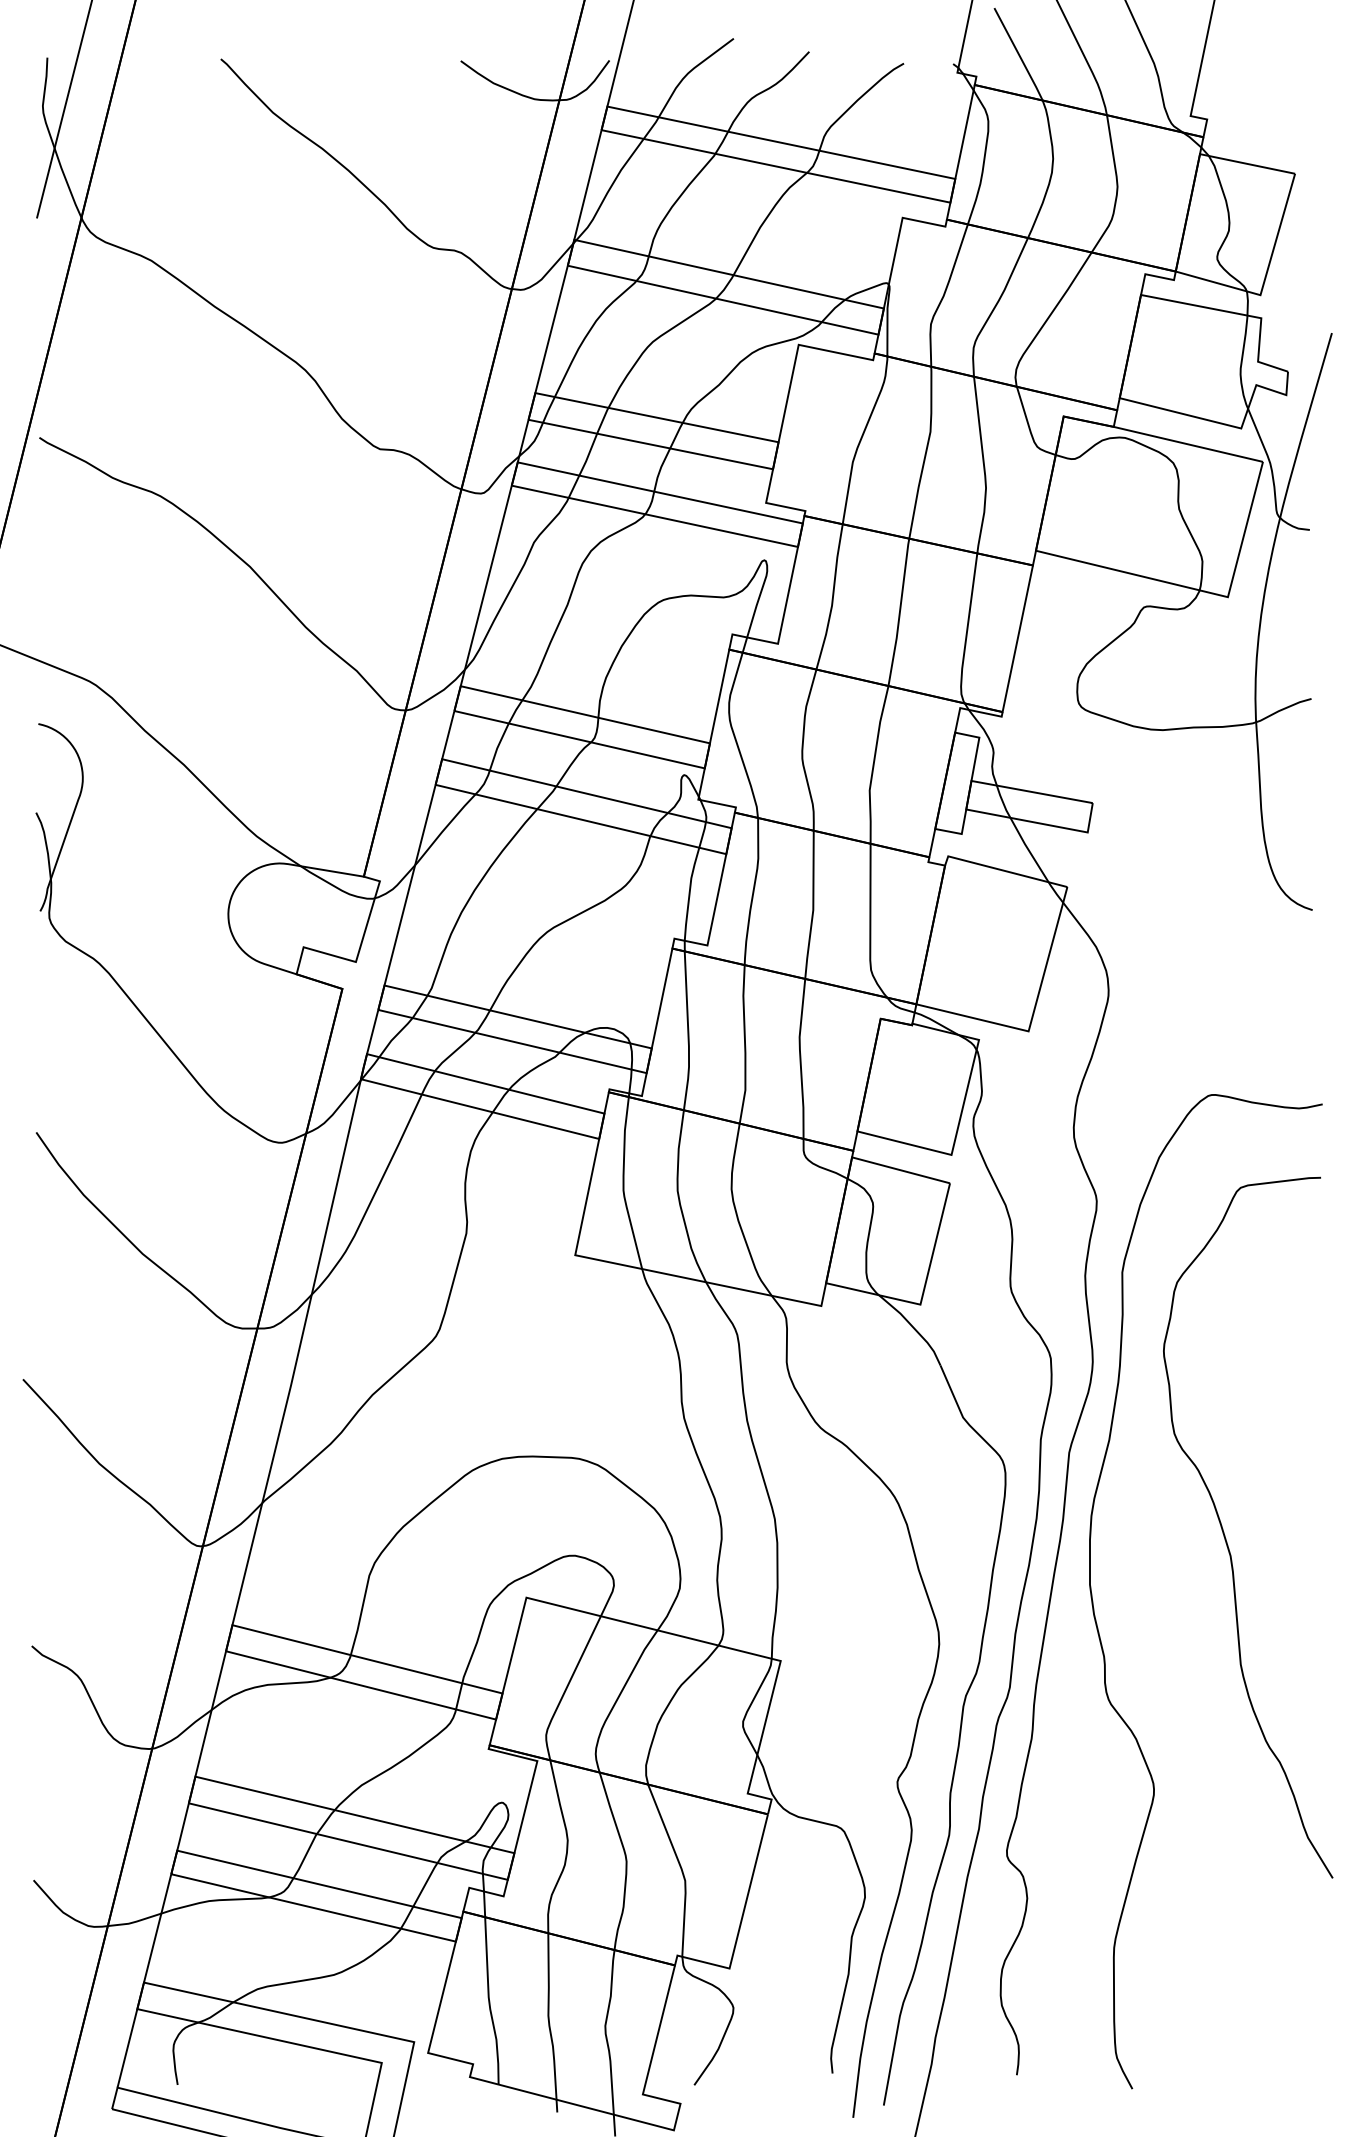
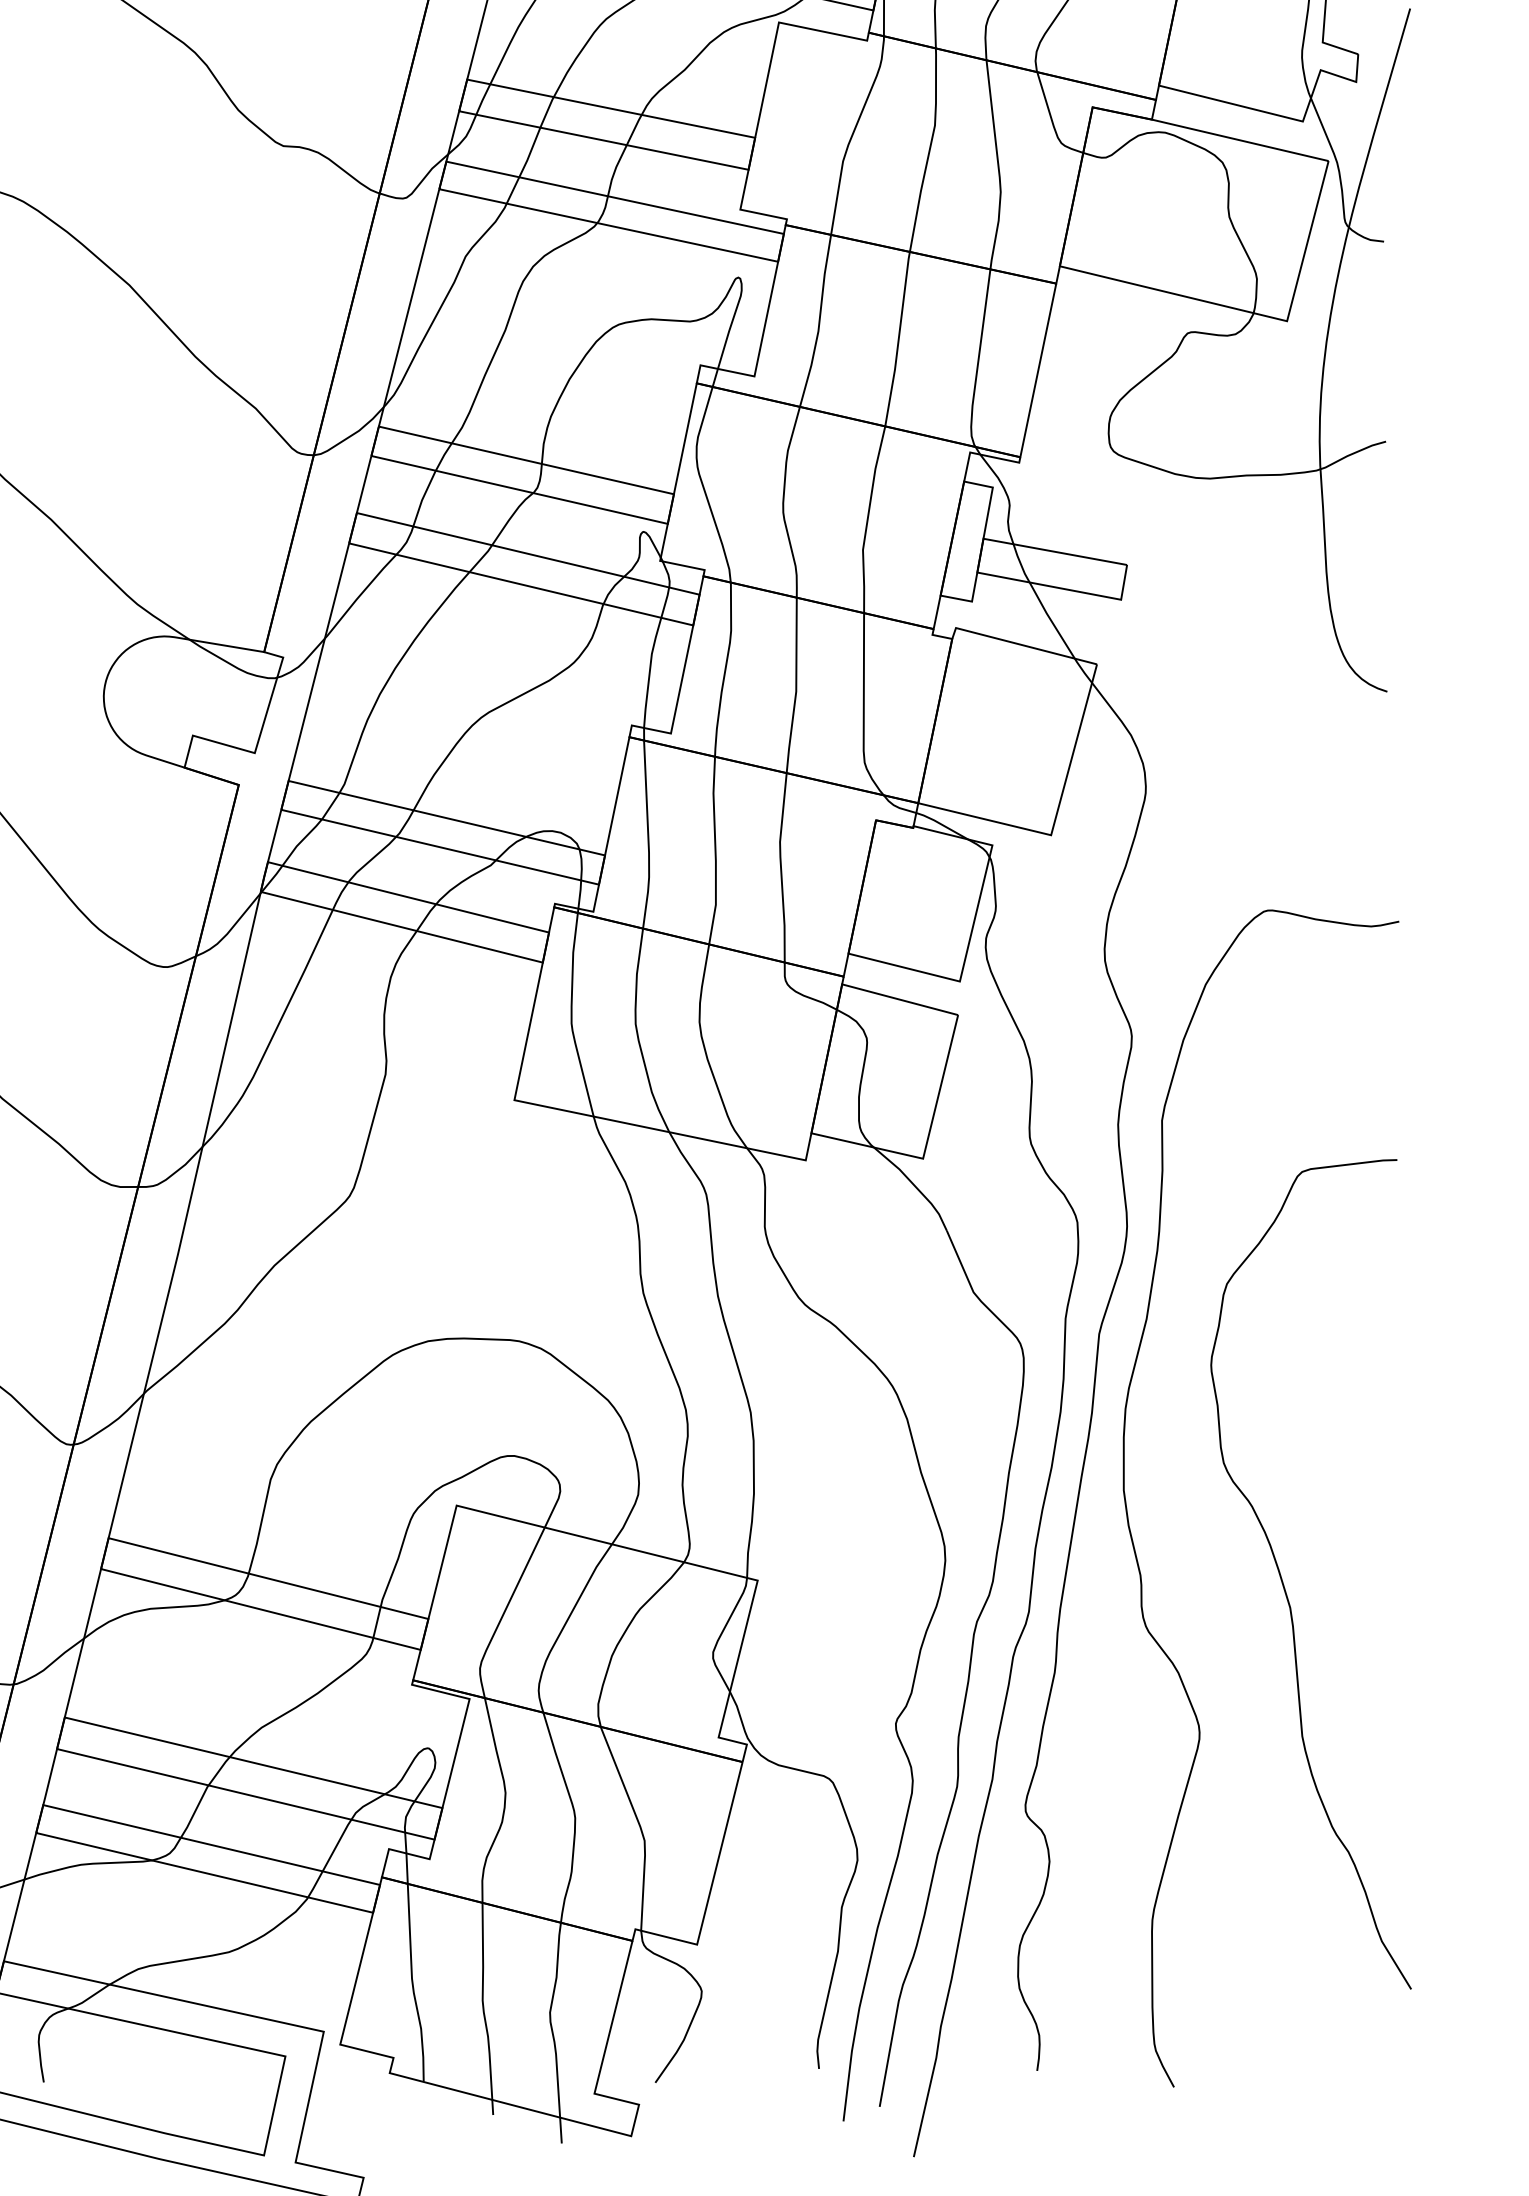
curve: (1225, 1535) -> (1284, 1583), moved

